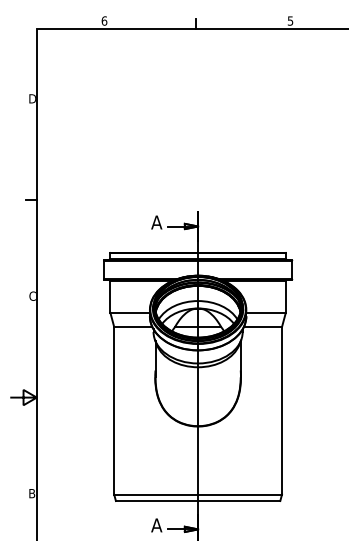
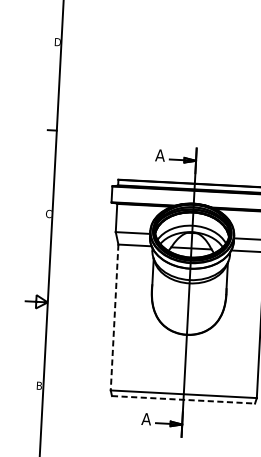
line: (114, 410) -> (114, 317), solid -> dashed
line: (198, 501) -> (183, 400), solid -> dashed

